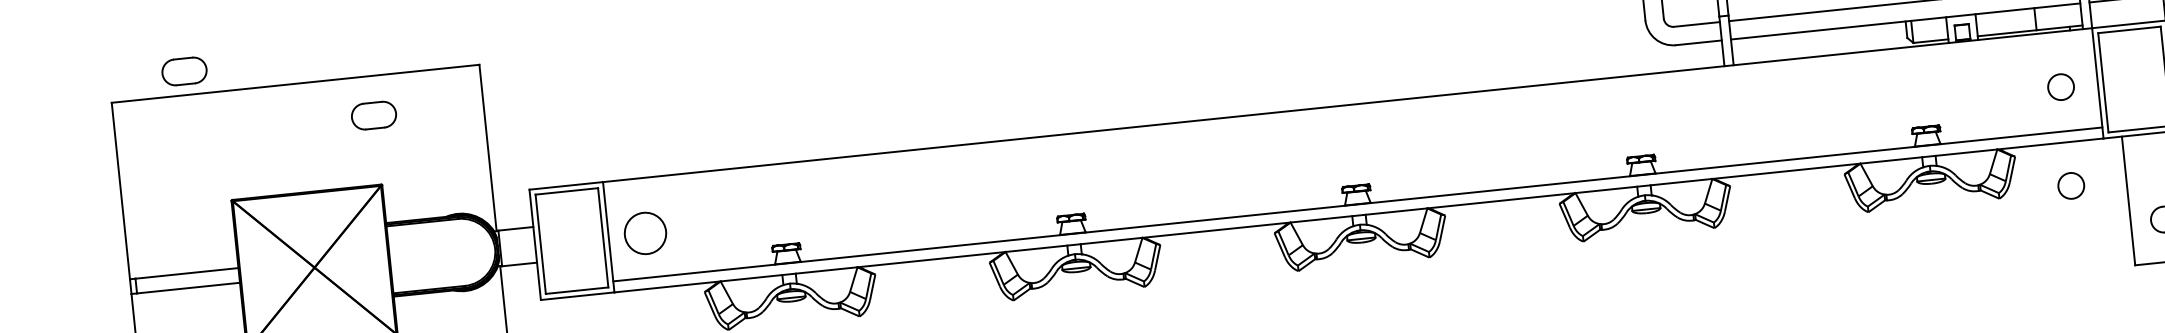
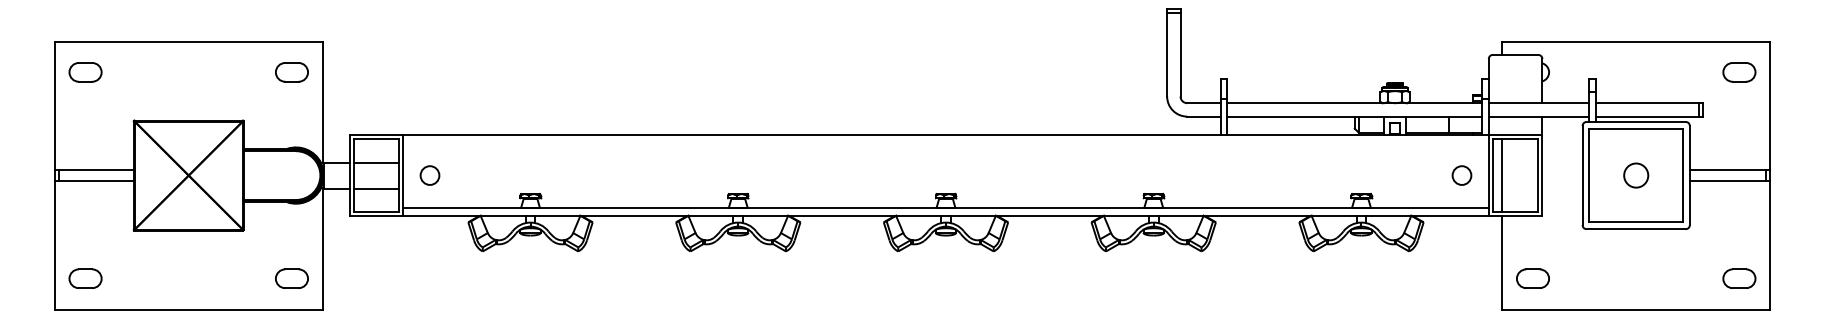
part: (184, 71) -> (85, 72), moved
line: (2116, 81) -> (1502, 175), added
part: (373, 115) -> (291, 72), moved
circle: (2070, 185) -> (1461, 247), removed
line: (570, 223) -> (376, 162), added
circle: (644, 233) -> (429, 175), size x0.62
line: (573, 258) -> (376, 188), added

